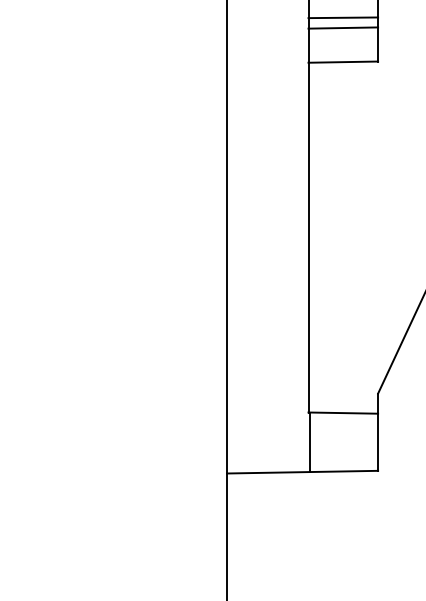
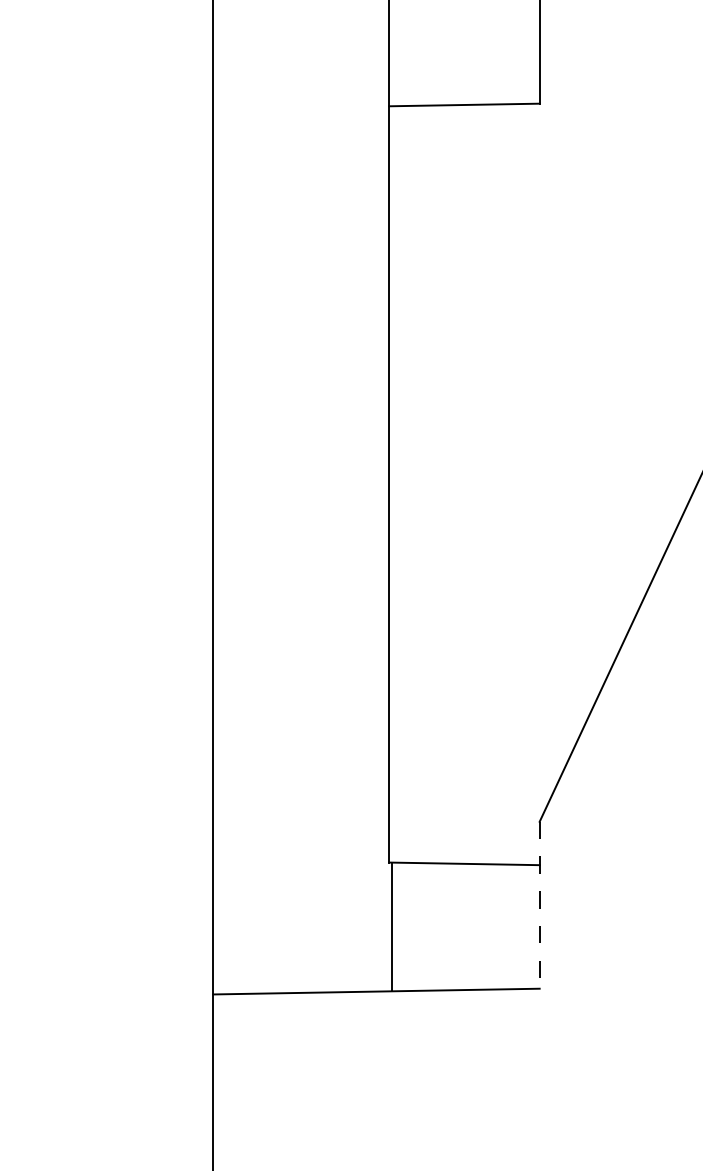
line: (343, 17) -> (464, 8), removed
line: (343, 27) -> (464, 30), removed
line: (378, 432) -> (540, 905), solid -> dashed

